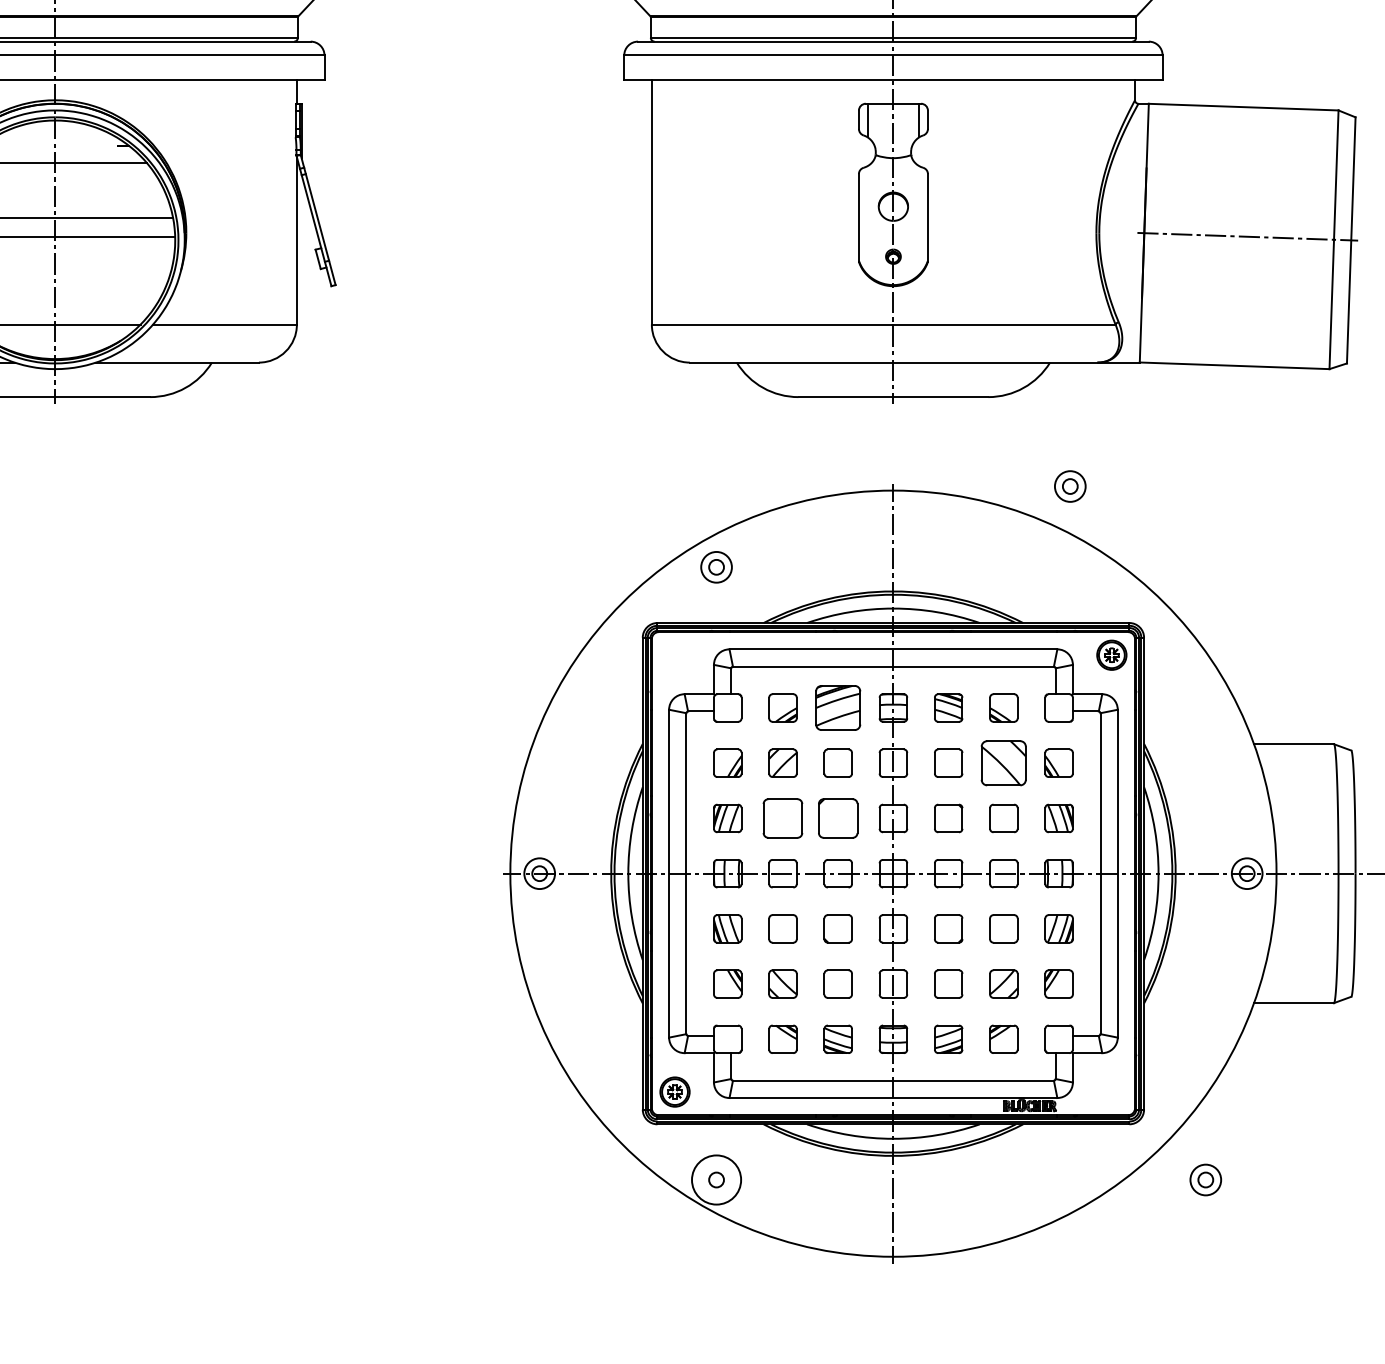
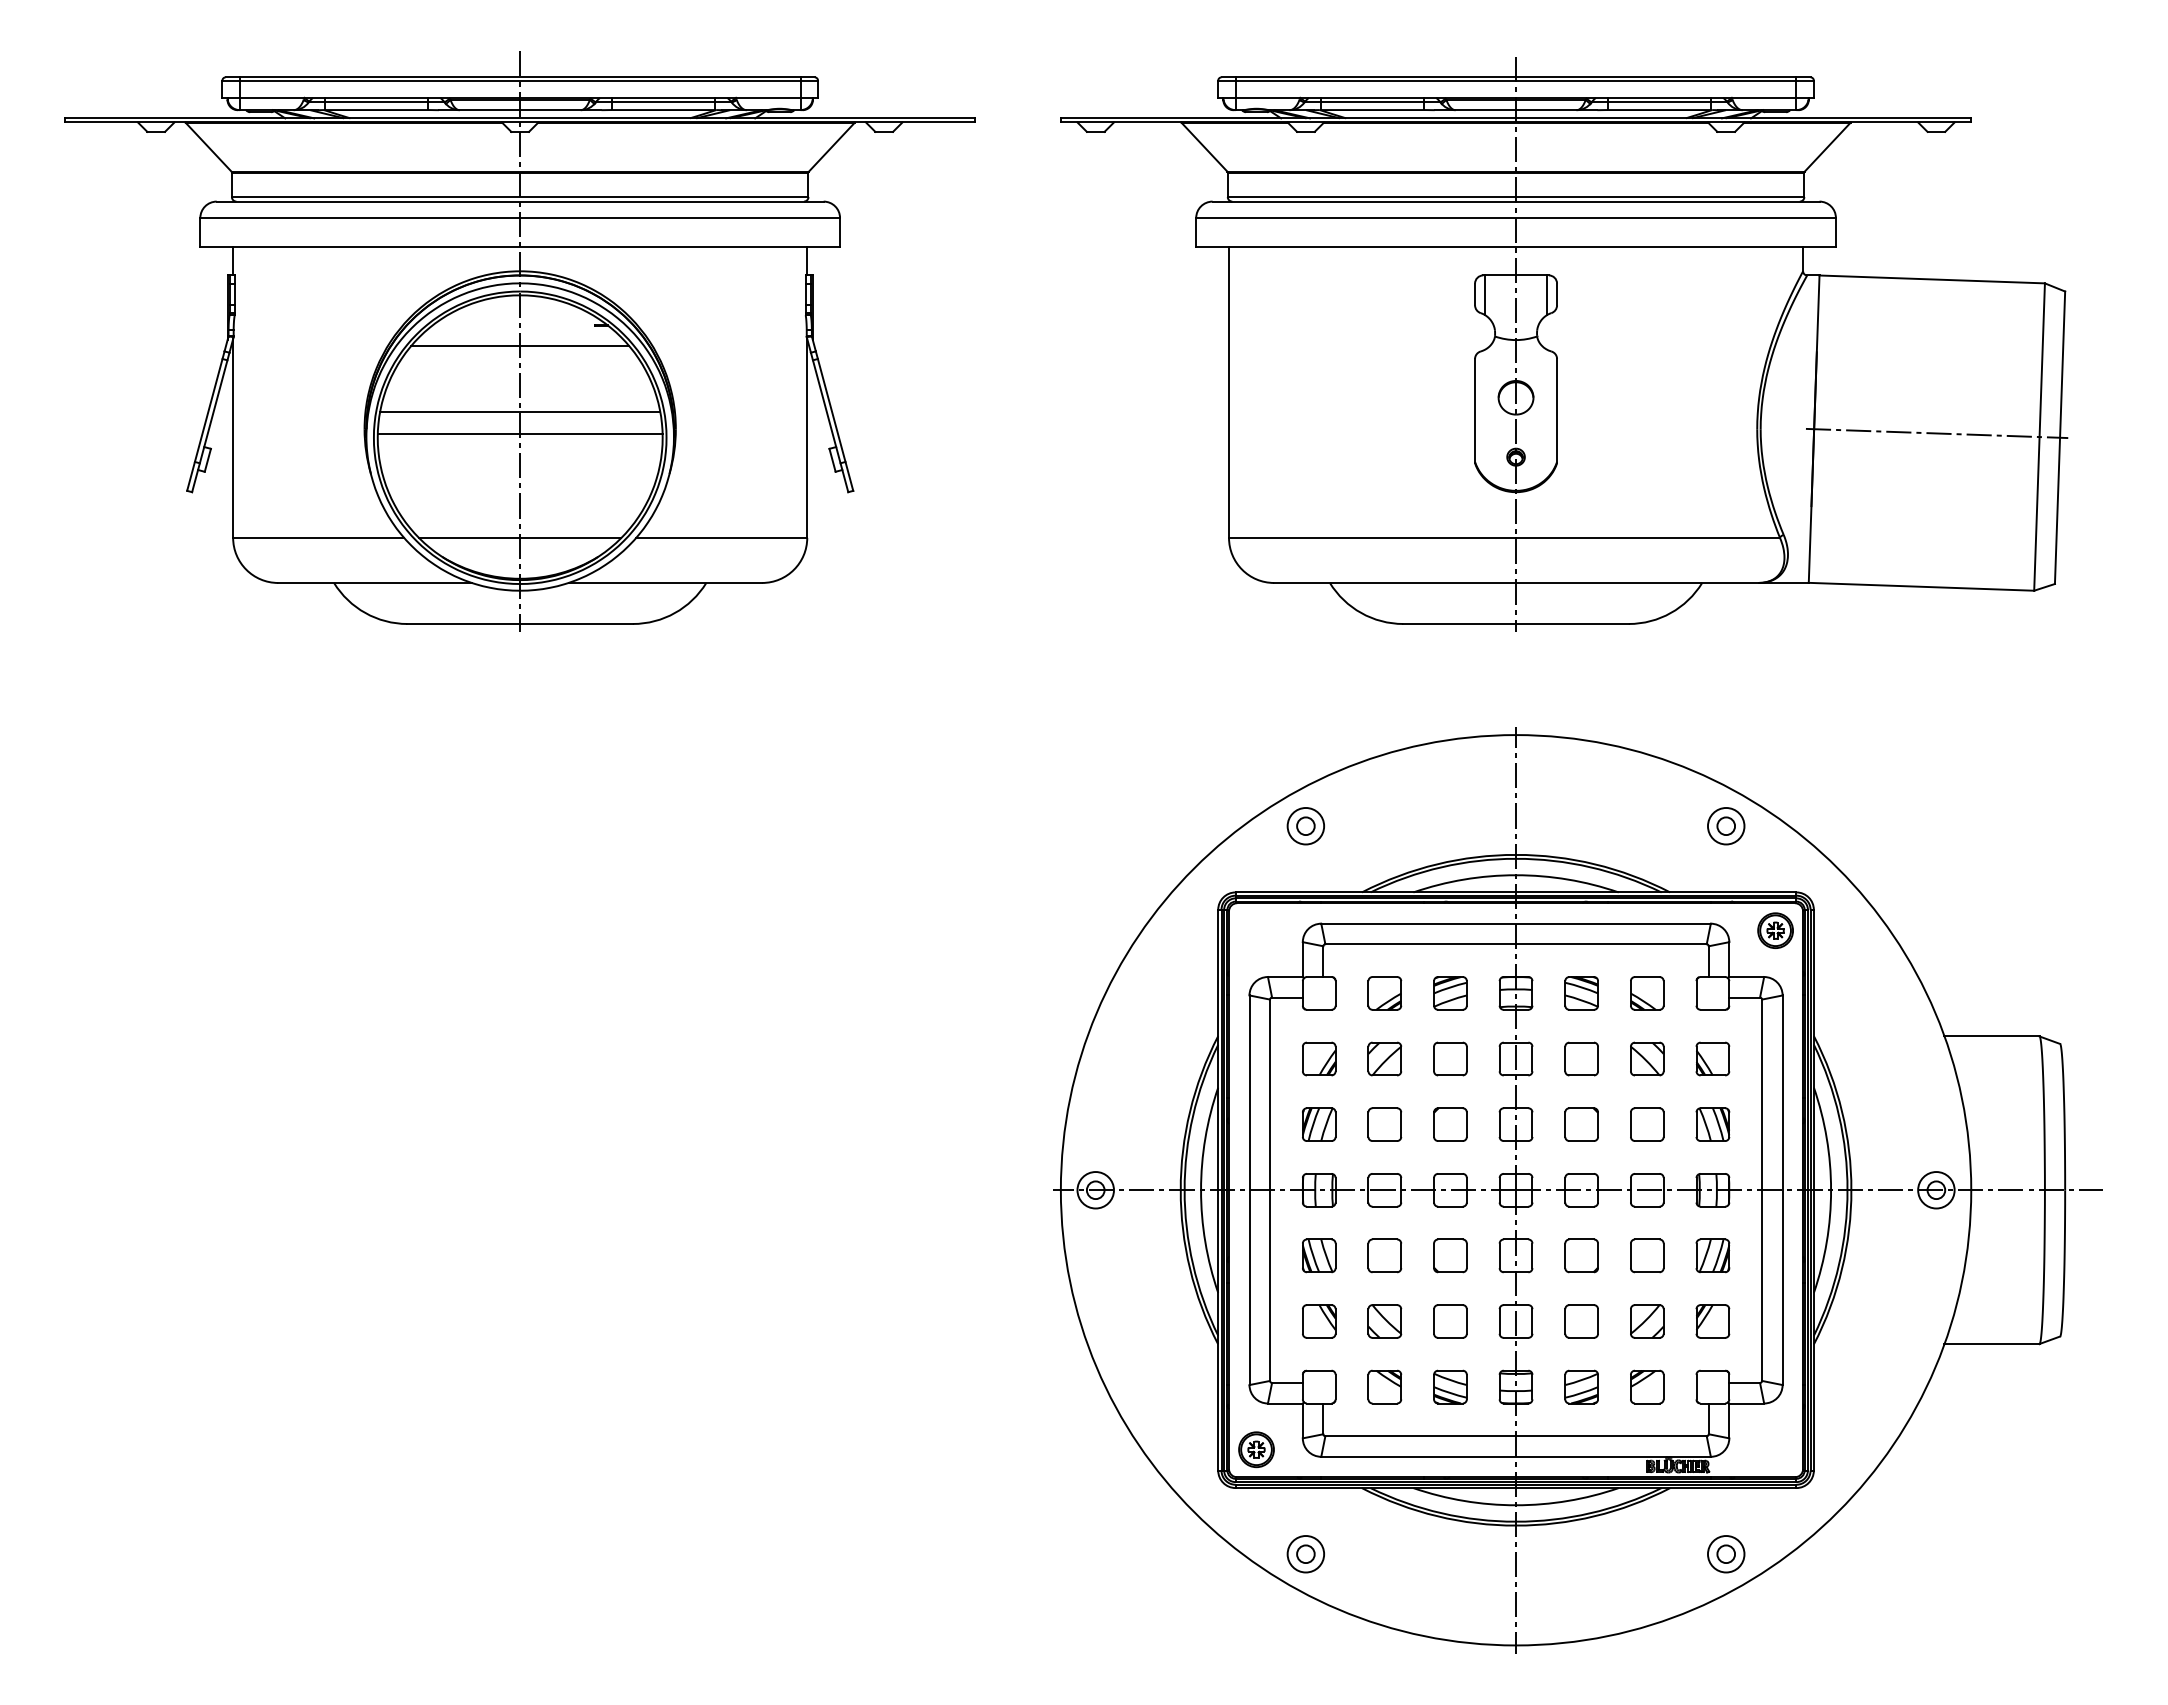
part: (1070, 486) -> (1726, 826), moved
part: (838, 708) -> (1450, 993), size x0.62
part: (1004, 762) -> (1647, 1058), size x0.62
part: (782, 818) -> (1384, 1124), size x0.71
part: (838, 818) -> (1450, 1124), size x0.71
circle: (716, 1180) -> (1305, 1554), size x0.62
part: (1206, 1180) -> (1726, 1554), moved

